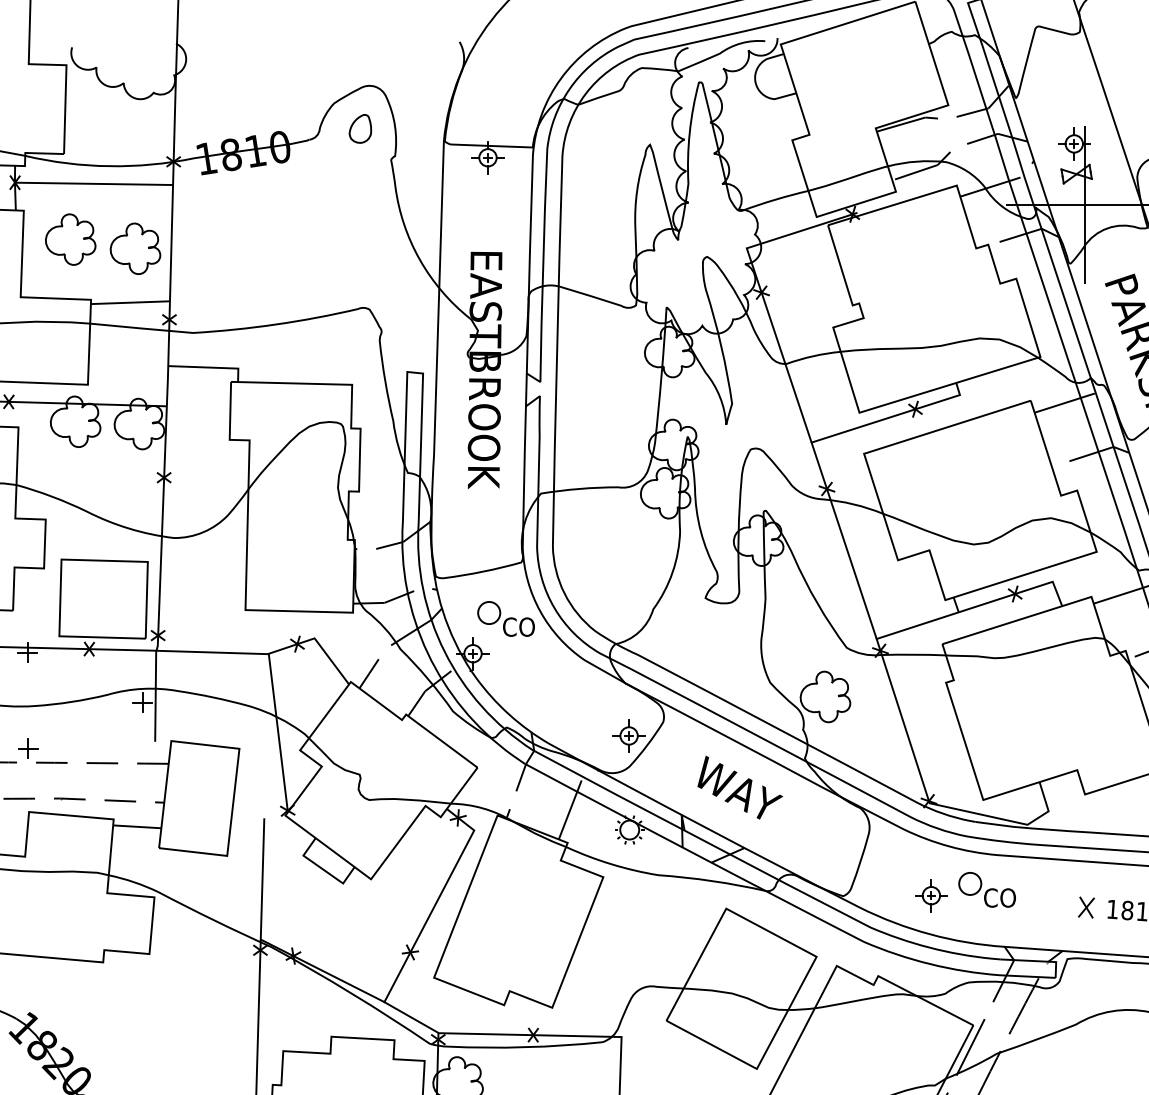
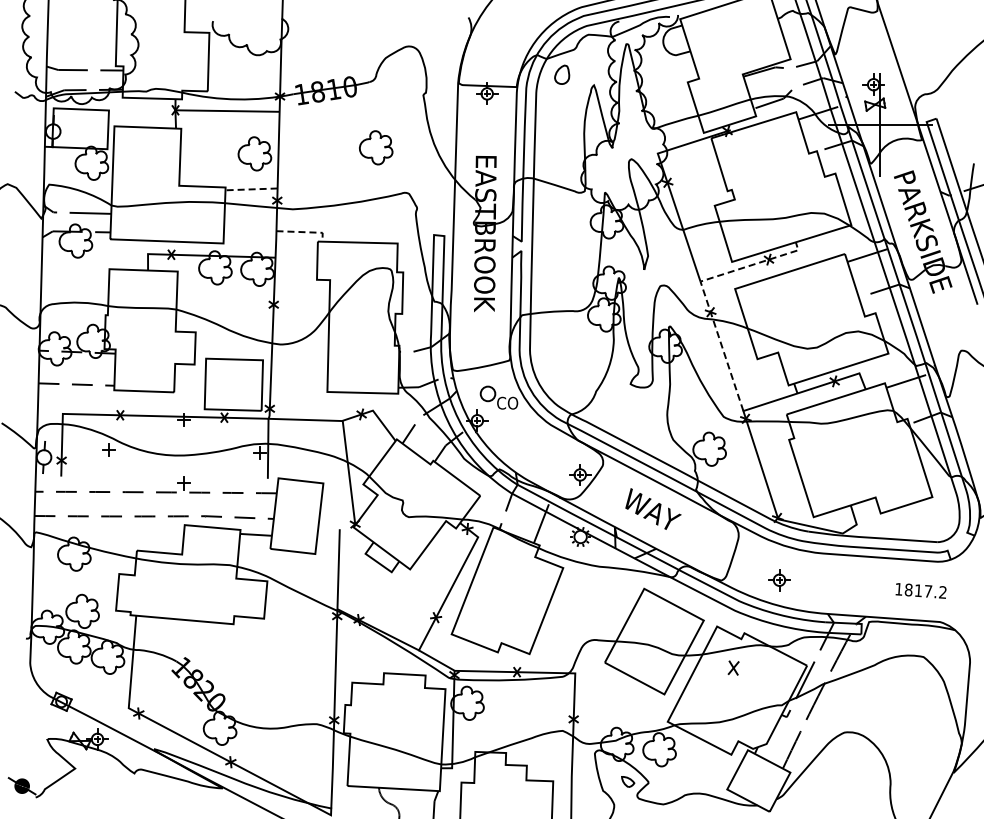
part: (360, 128) -> (562, 74), moved
part: (71, 239) -> (376, 147), moved
line: (130, 302) -> (251, 189), solid -> dashed
line: (210, 368) -> (304, 232), solid -> dashed
line: (816, 459) -> (703, 292), solid -> dashed
part: (986, 890) -> (815, 576), removed
part: (1086, 906) -> (733, 667), moved

